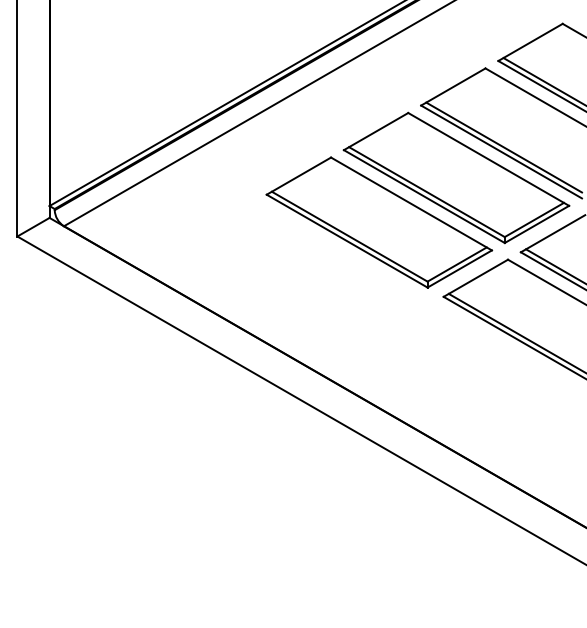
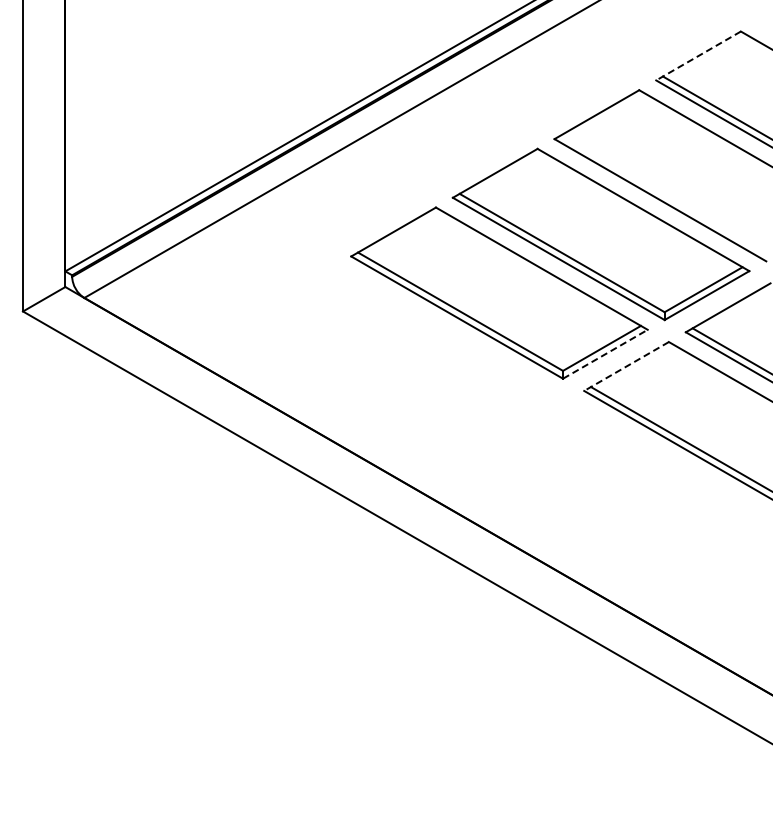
line: (530, 42) -> (698, 55), solid -> dashed
line: (503, 147) -> (663, 194), removed
line: (459, 269) -> (605, 354), solid -> dashed
line: (475, 278) -> (626, 366), solid -> dashed

